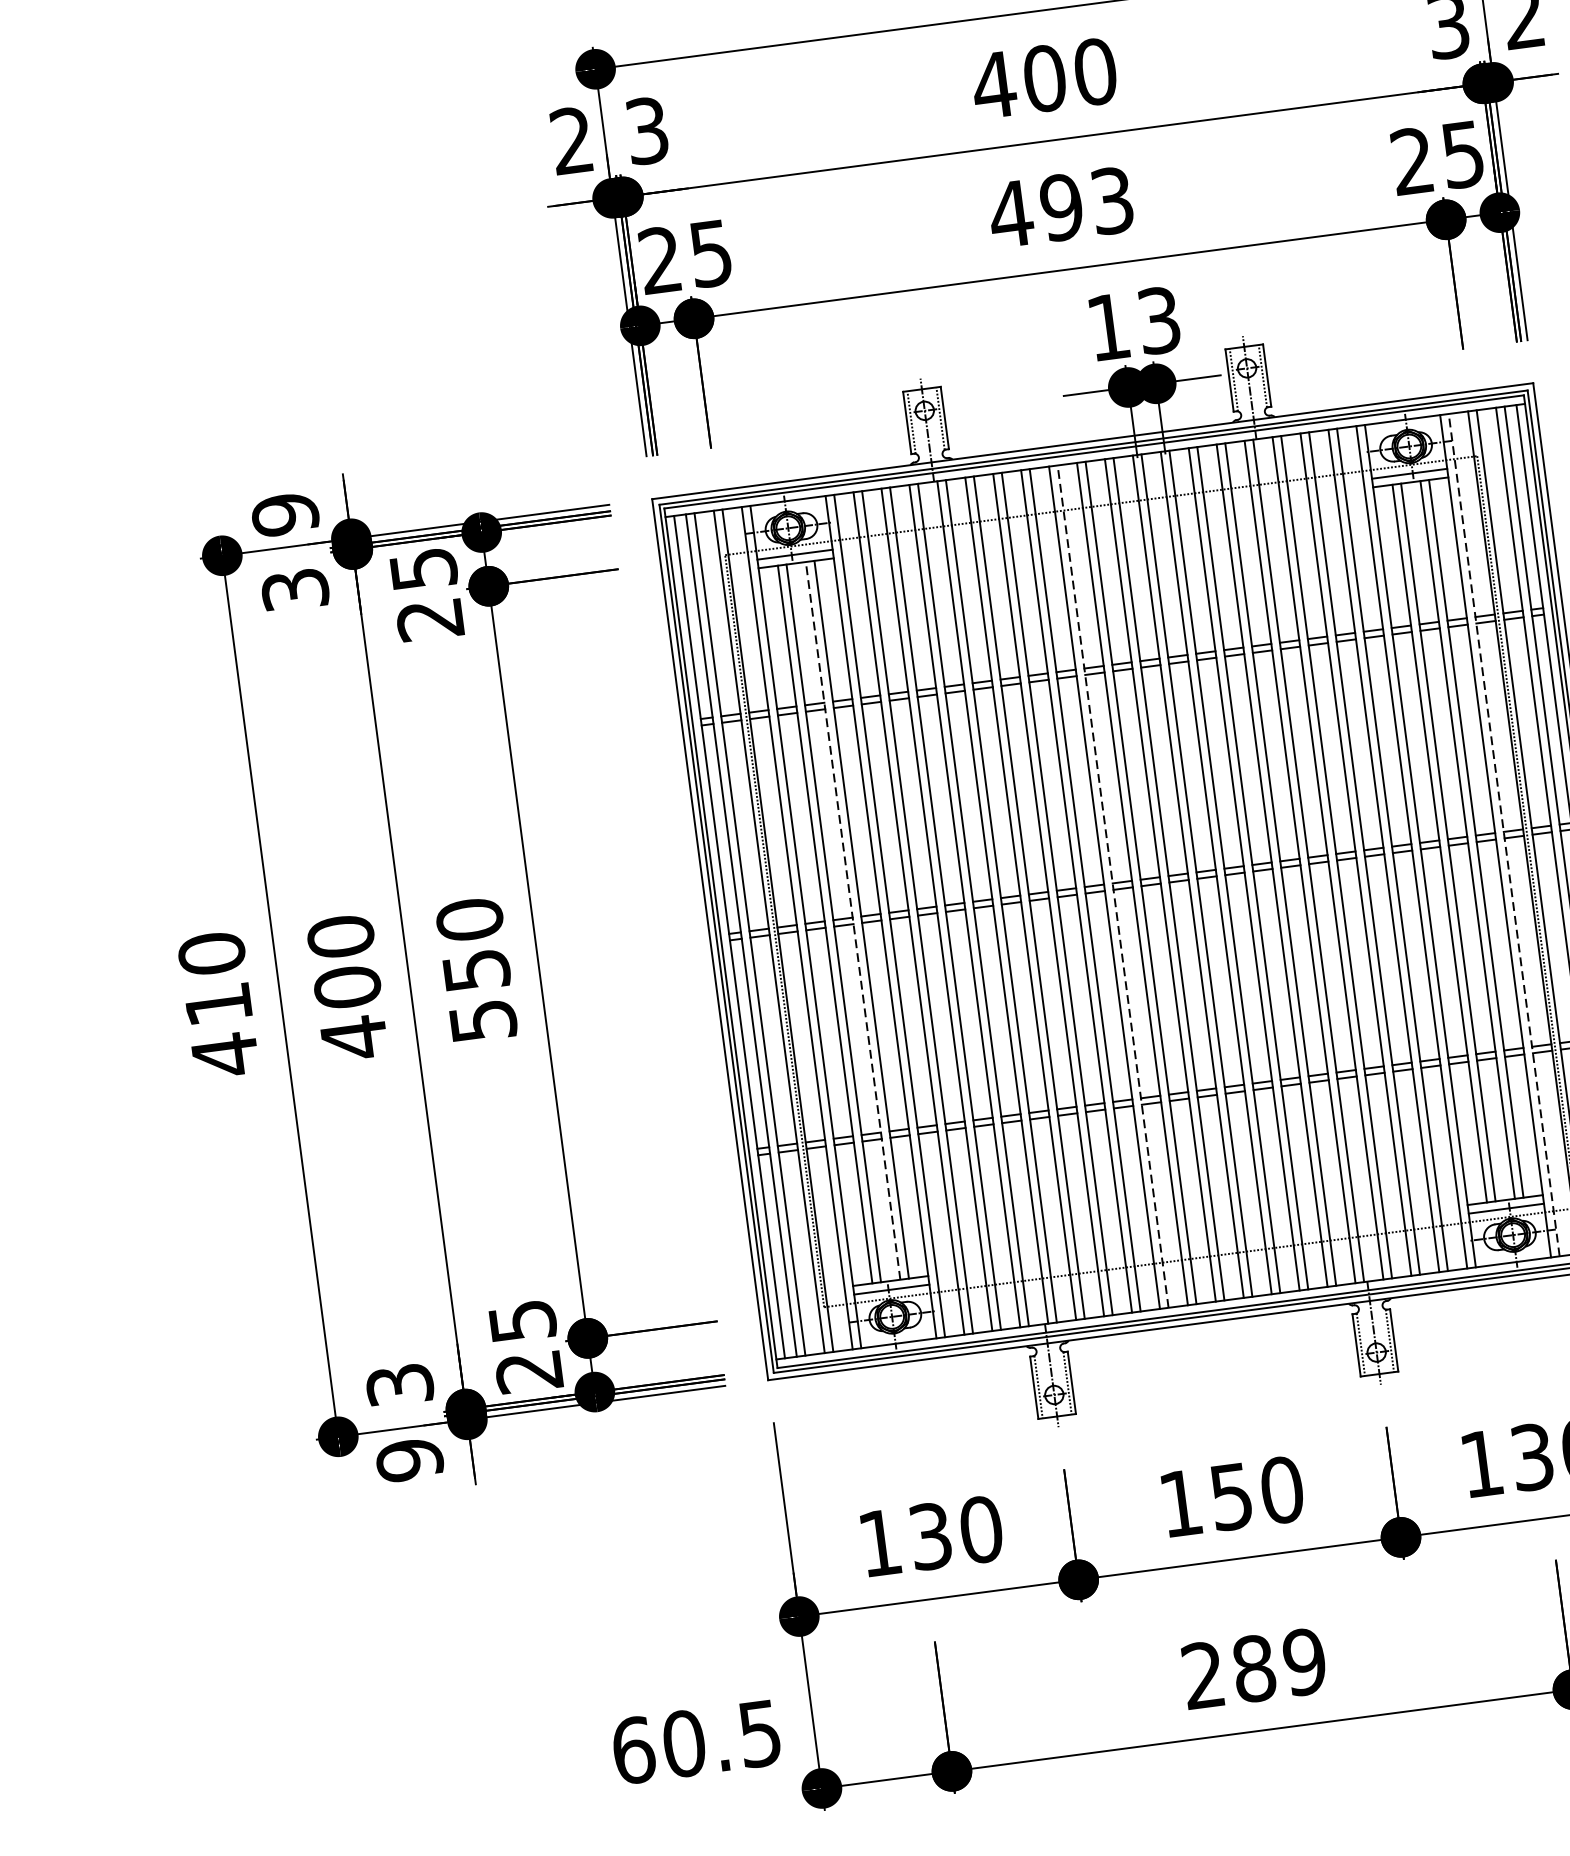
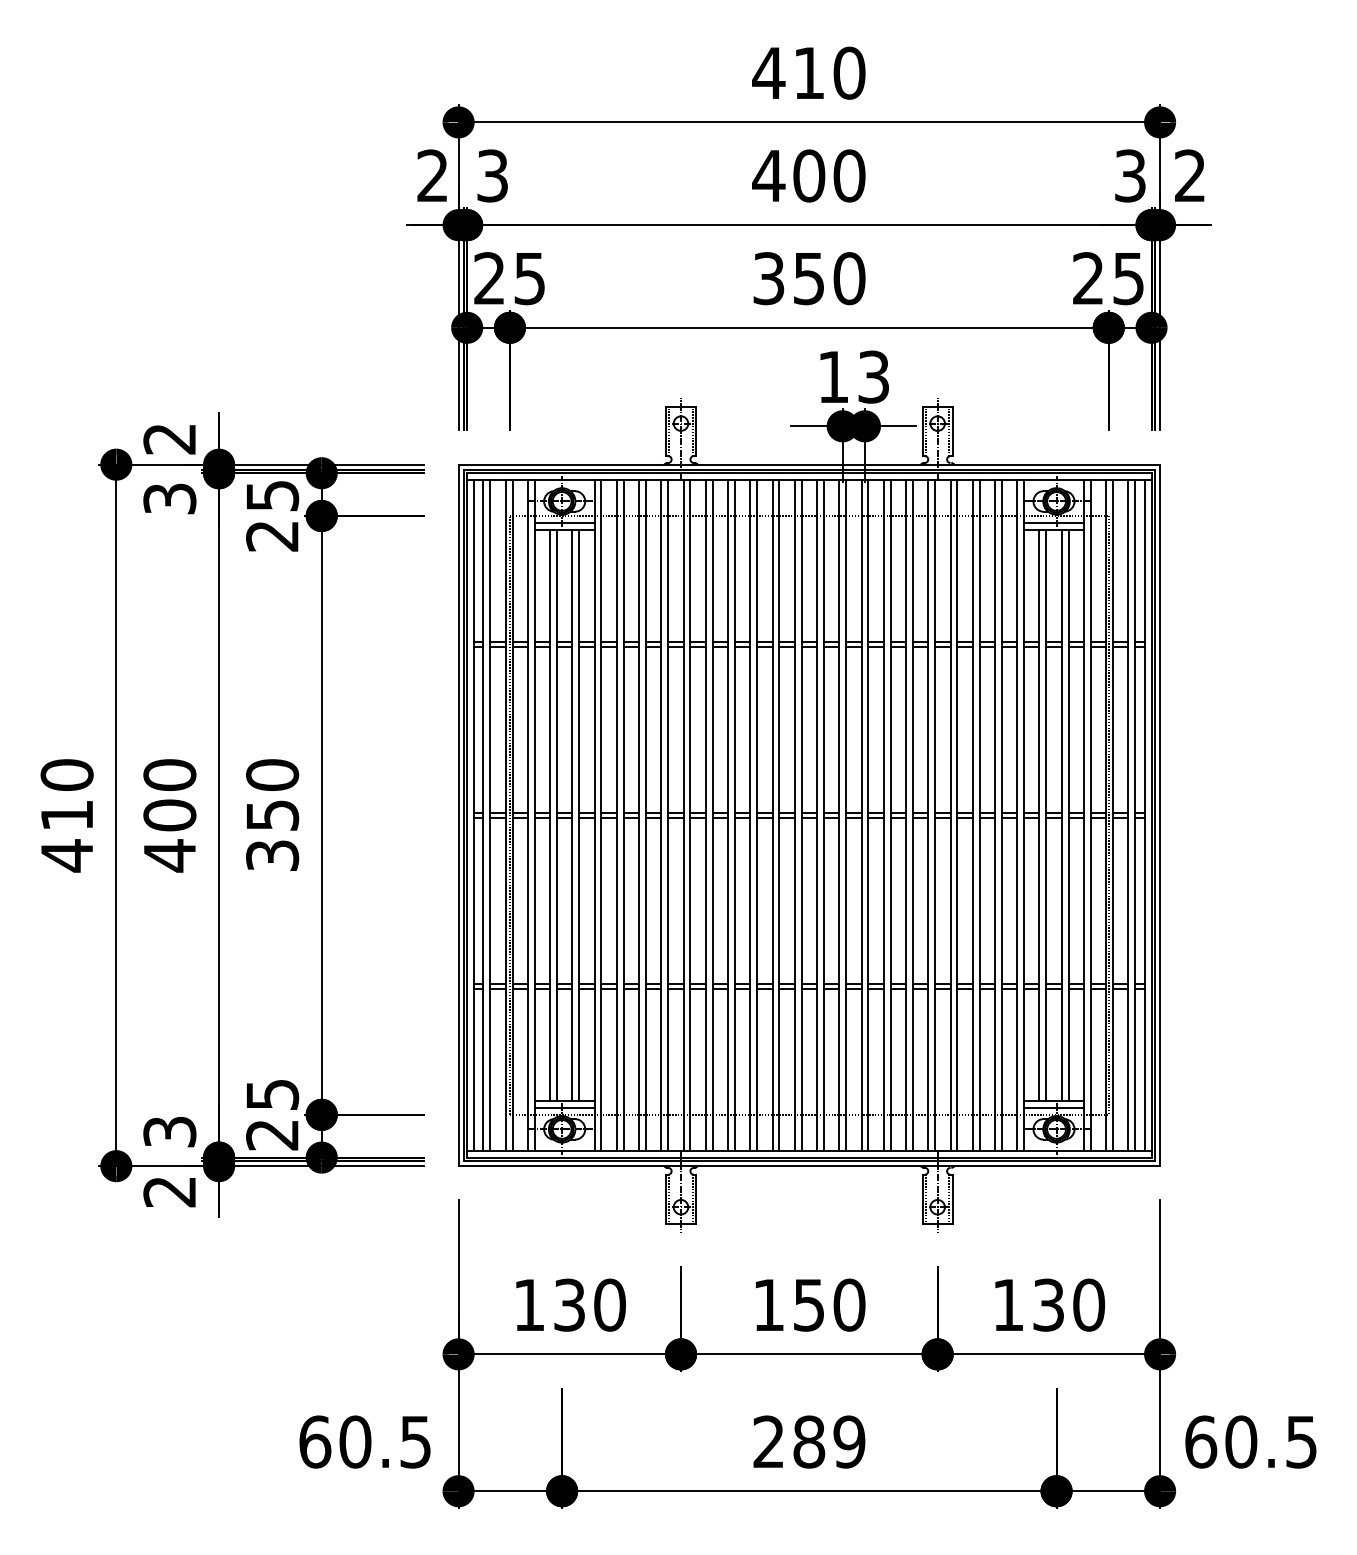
text: (1060, 207) -> (808, 278), 493 -> 350
text: (284, 515) -> (169, 439), 9 -> 2
line: (1503, 834) -> (1090, 814), dashed -> solid
line: (1113, 885) -> (779, 814), dashed -> solid
line: (853, 920) -> (572, 815), dashed -> solid
text: (483, 1020) -> (272, 855), 550 -> 350
text: (409, 1459) -> (169, 1191), 9 -> 2

